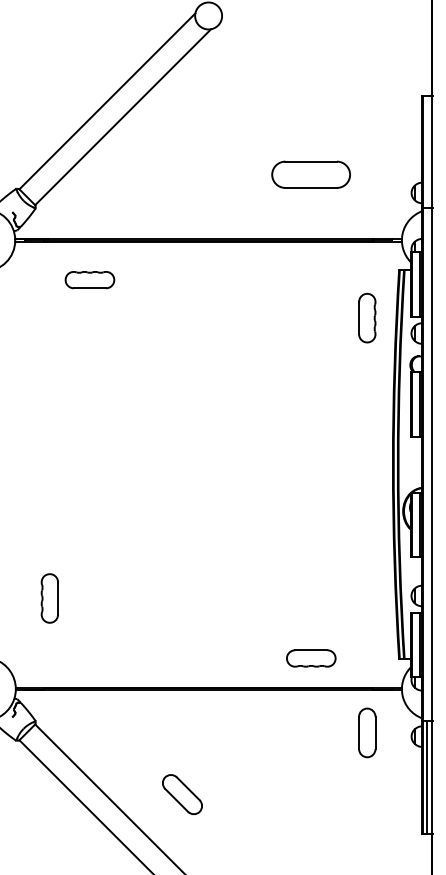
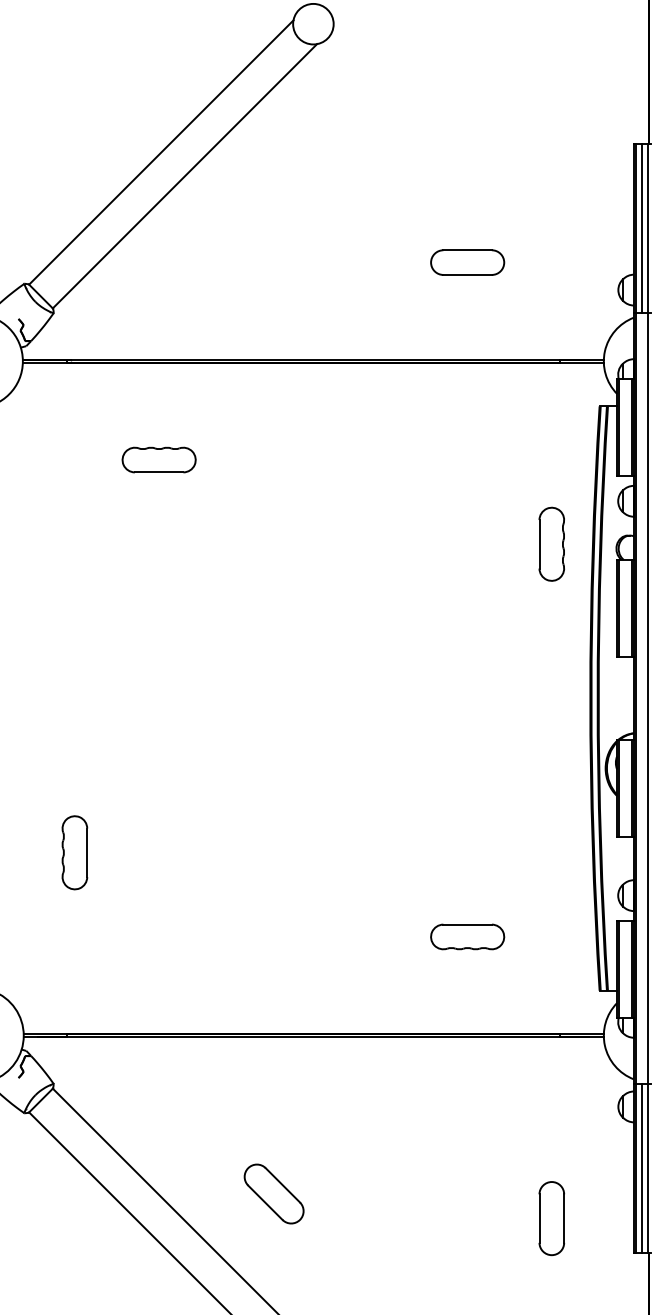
line: (427, 151) -> (642, 227), added
part: (311, 174) -> (467, 262), size x0.62
part: (89, 280) -> (158, 460), moved
part: (367, 317) -> (552, 543), moved
part: (49, 598) -> (74, 852), moved
part: (311, 658) -> (467, 936), moved
part: (367, 732) -> (552, 1217), moved

